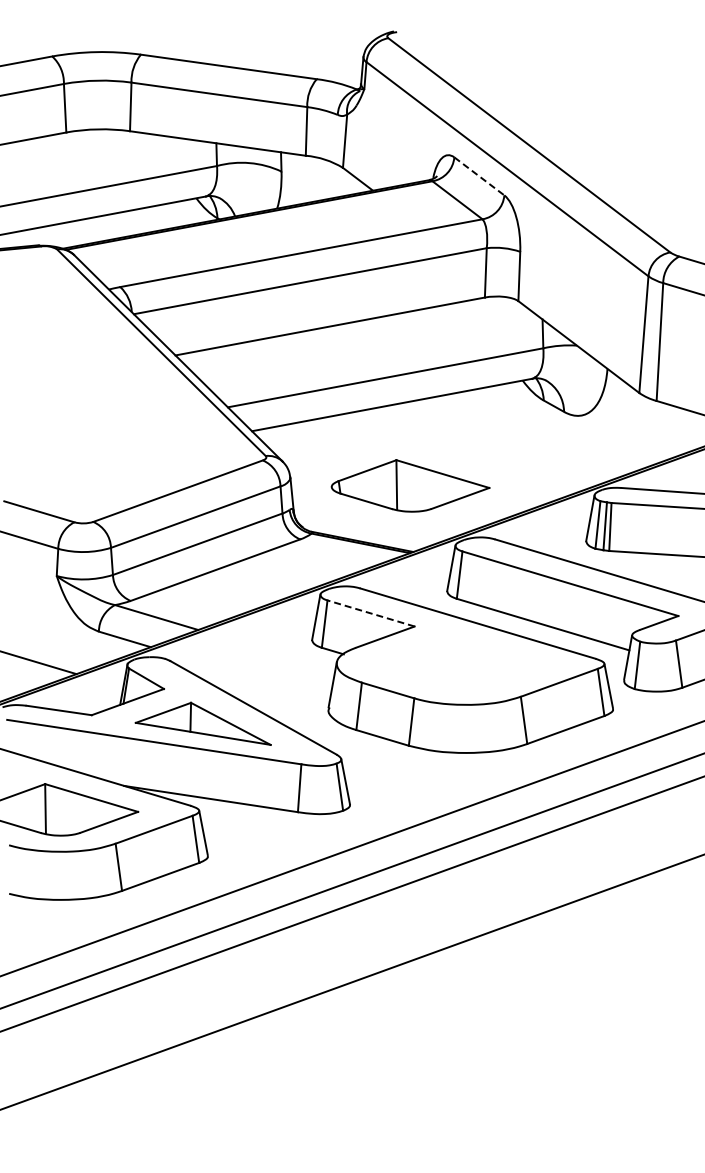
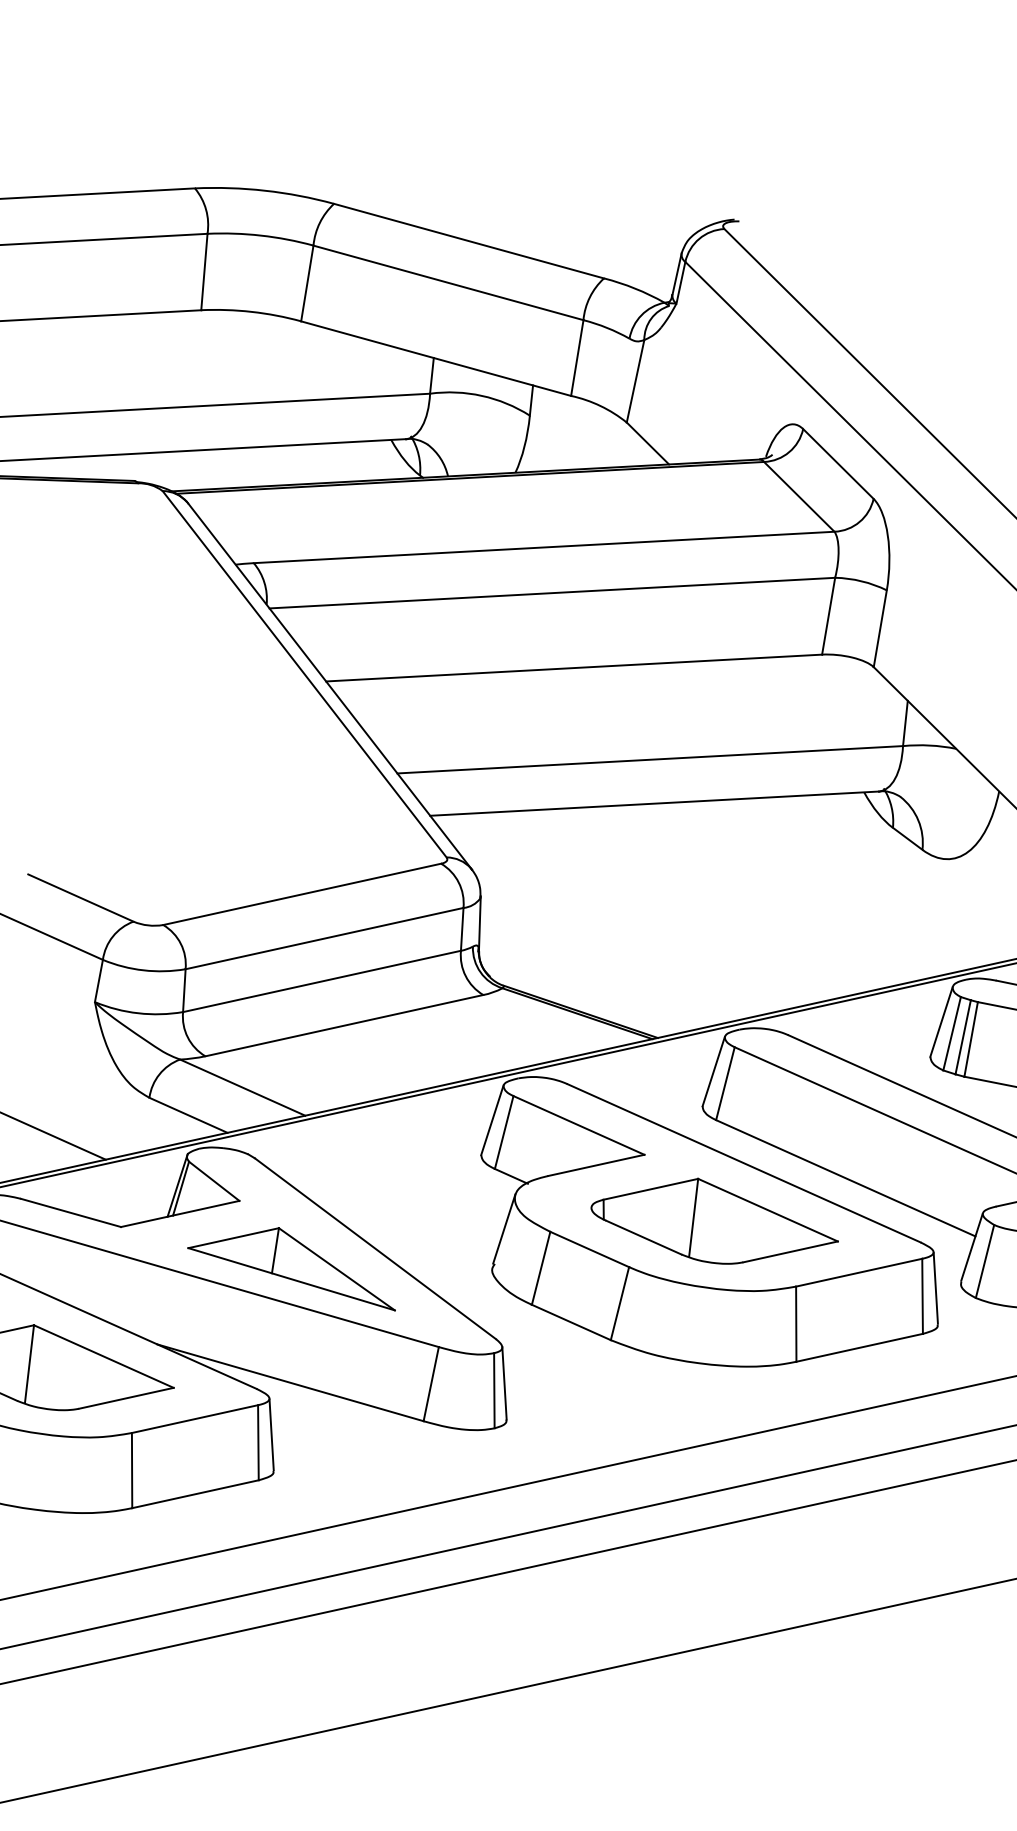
line: (479, 176) -> (838, 464), dashed -> solid
part: (410, 485) -> (715, 1221), moved
line: (370, 613) -> (578, 1125), dashed -> solid

